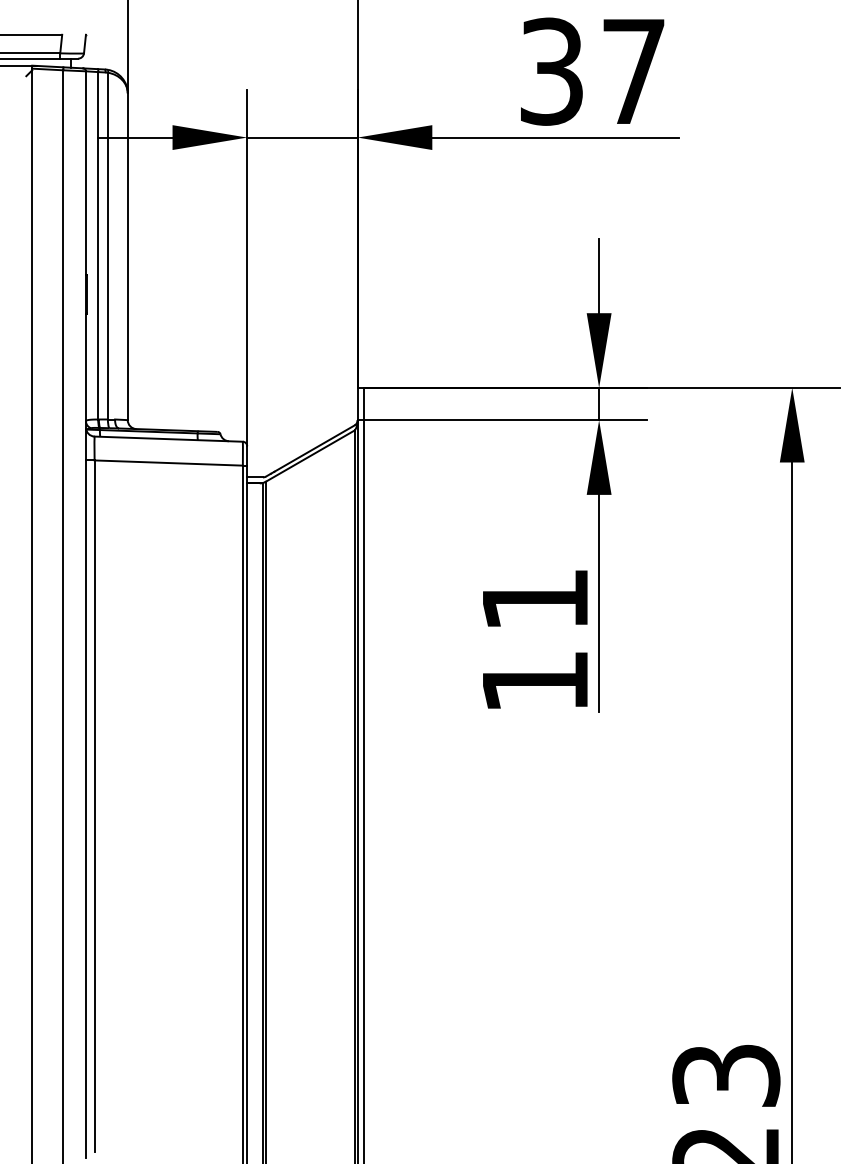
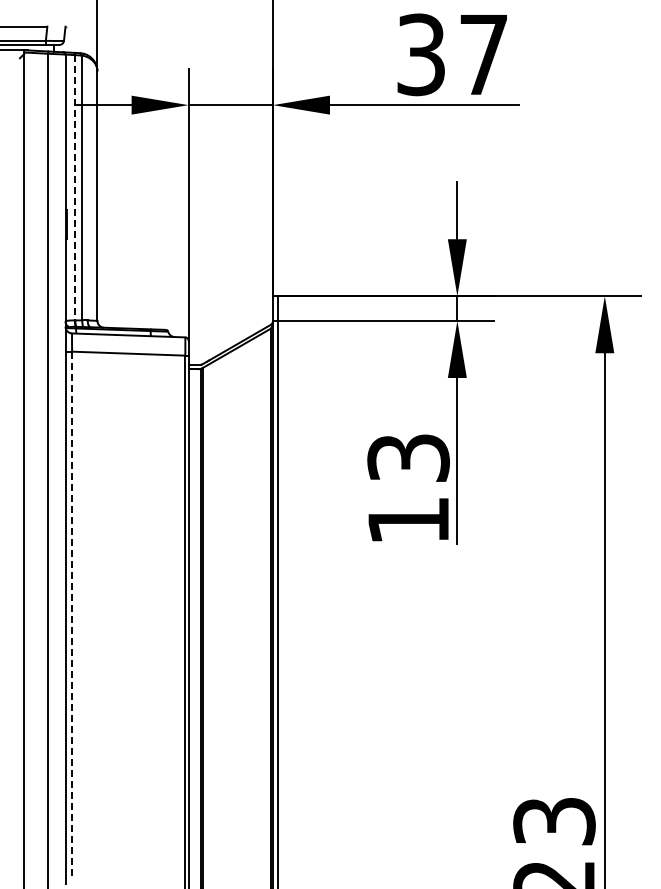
line: (97, 245) -> (74, 187), solid -> dashed
text: (535, 599) -> (408, 457), 11 -> 13
line: (95, 807) -> (72, 616), solid -> dashed

